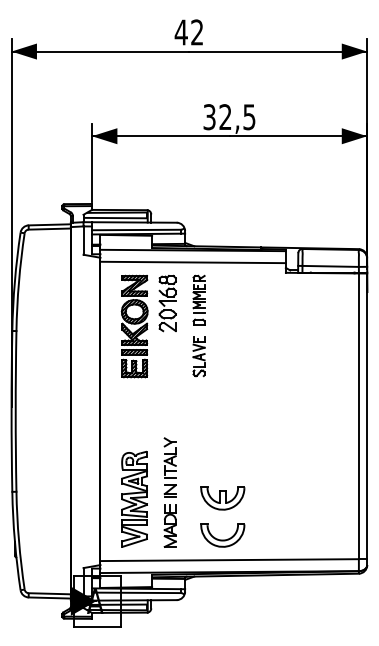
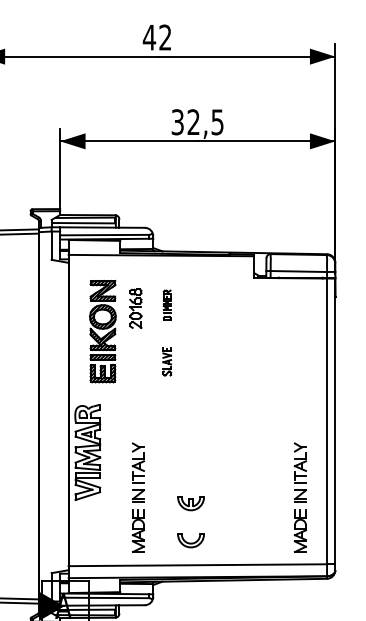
line: (192, 262) -> (160, 267), removed
part: (198, 299) -> (166, 304), size x0.6
part: (167, 303) -> (135, 308), size x0.7
part: (198, 356) -> (166, 361), size x0.7
part: (331, 492) -> (299, 497), added
part: (134, 498) -> (87, 451), moved
part: (222, 498) -> (190, 503), size x0.6
part: (222, 535) -> (190, 540), size x0.6

